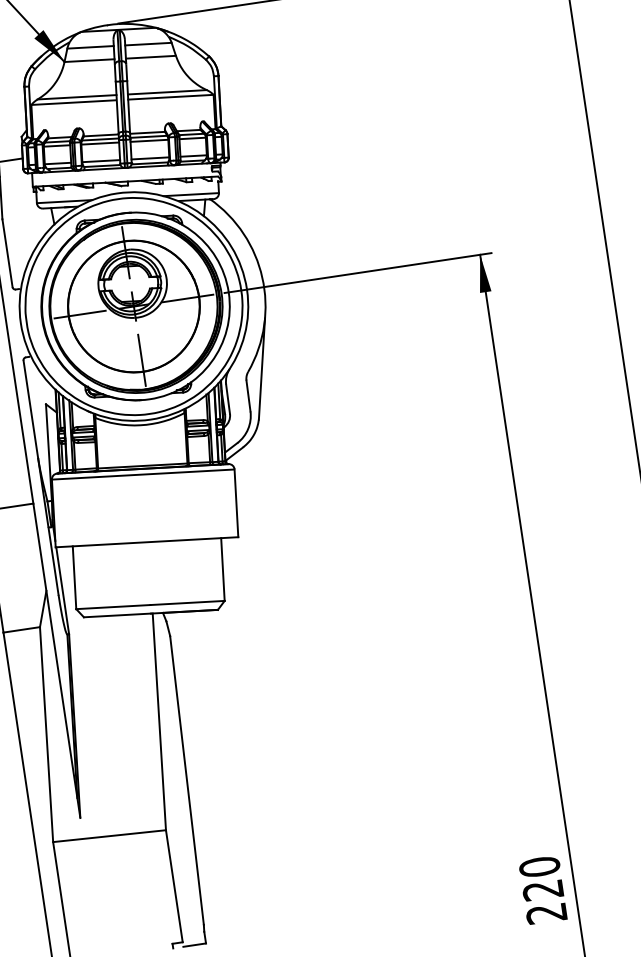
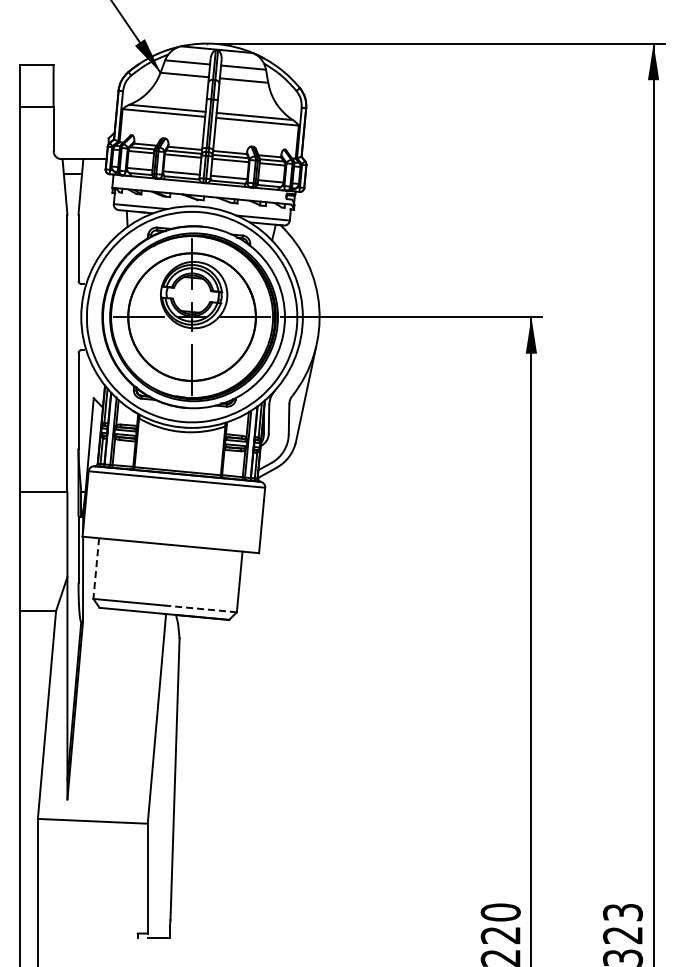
line: (74, 578) -> (96, 569), solid -> dashed
line: (186, 602) -> (200, 608), solid -> dashed

